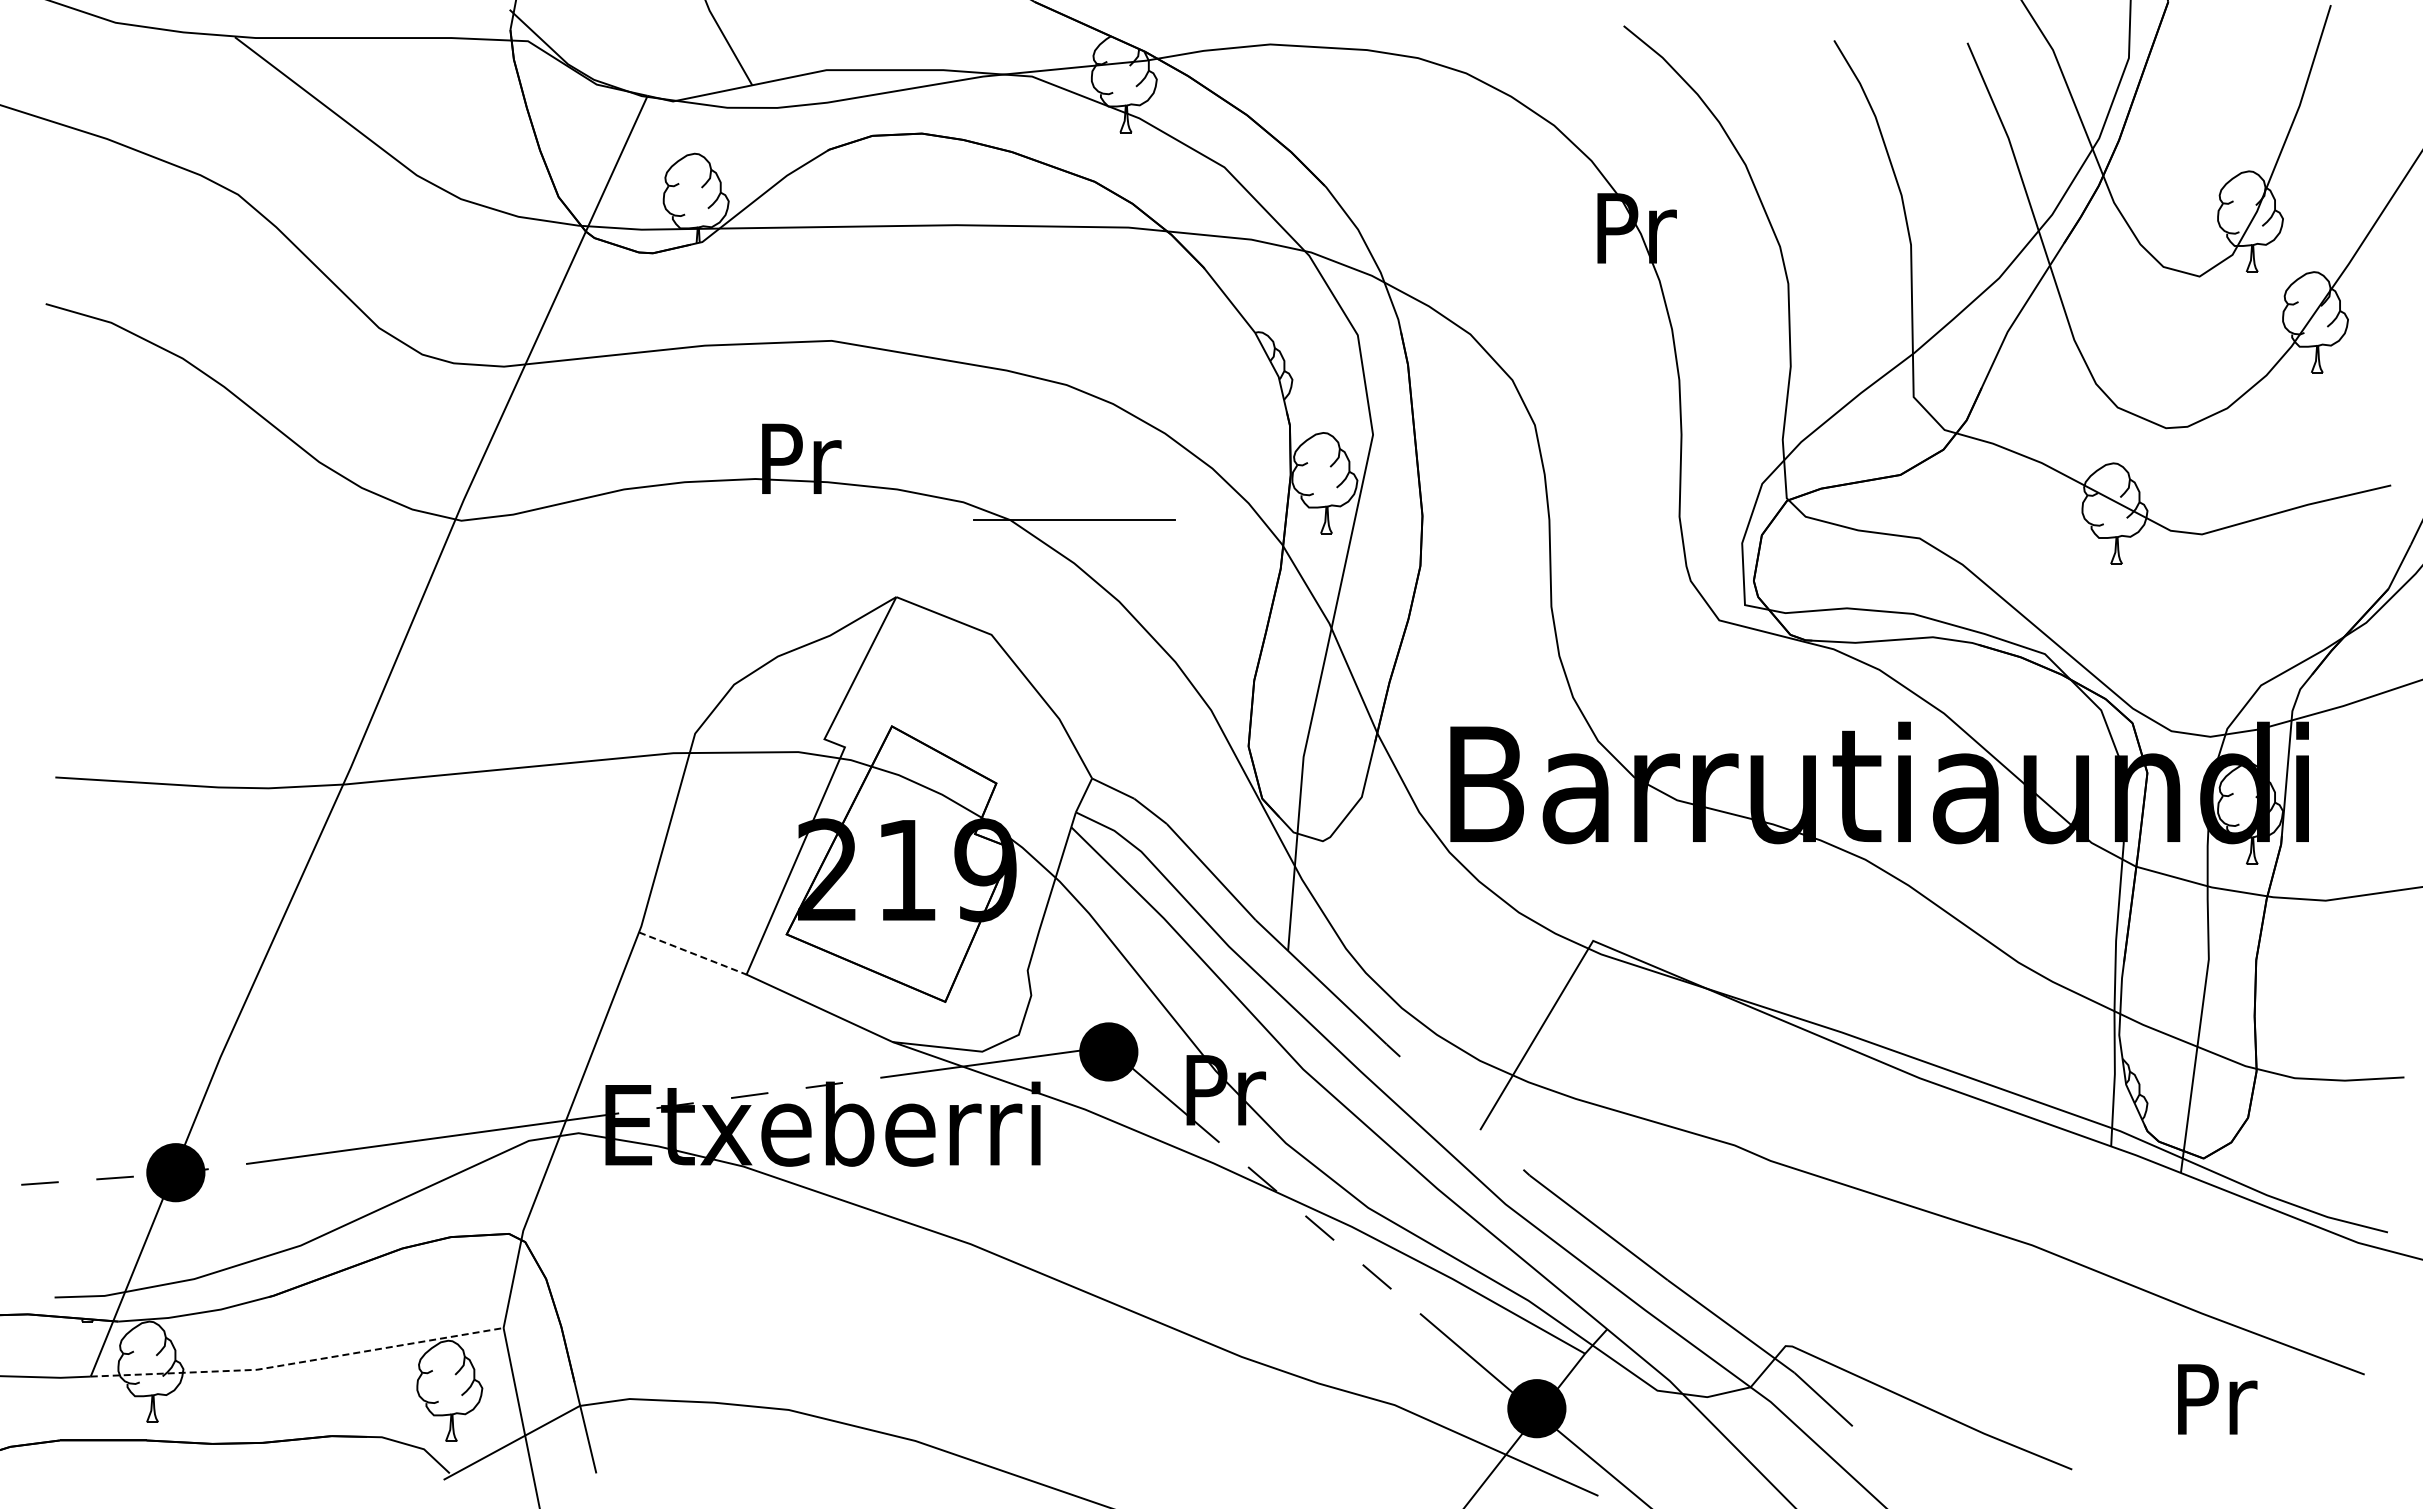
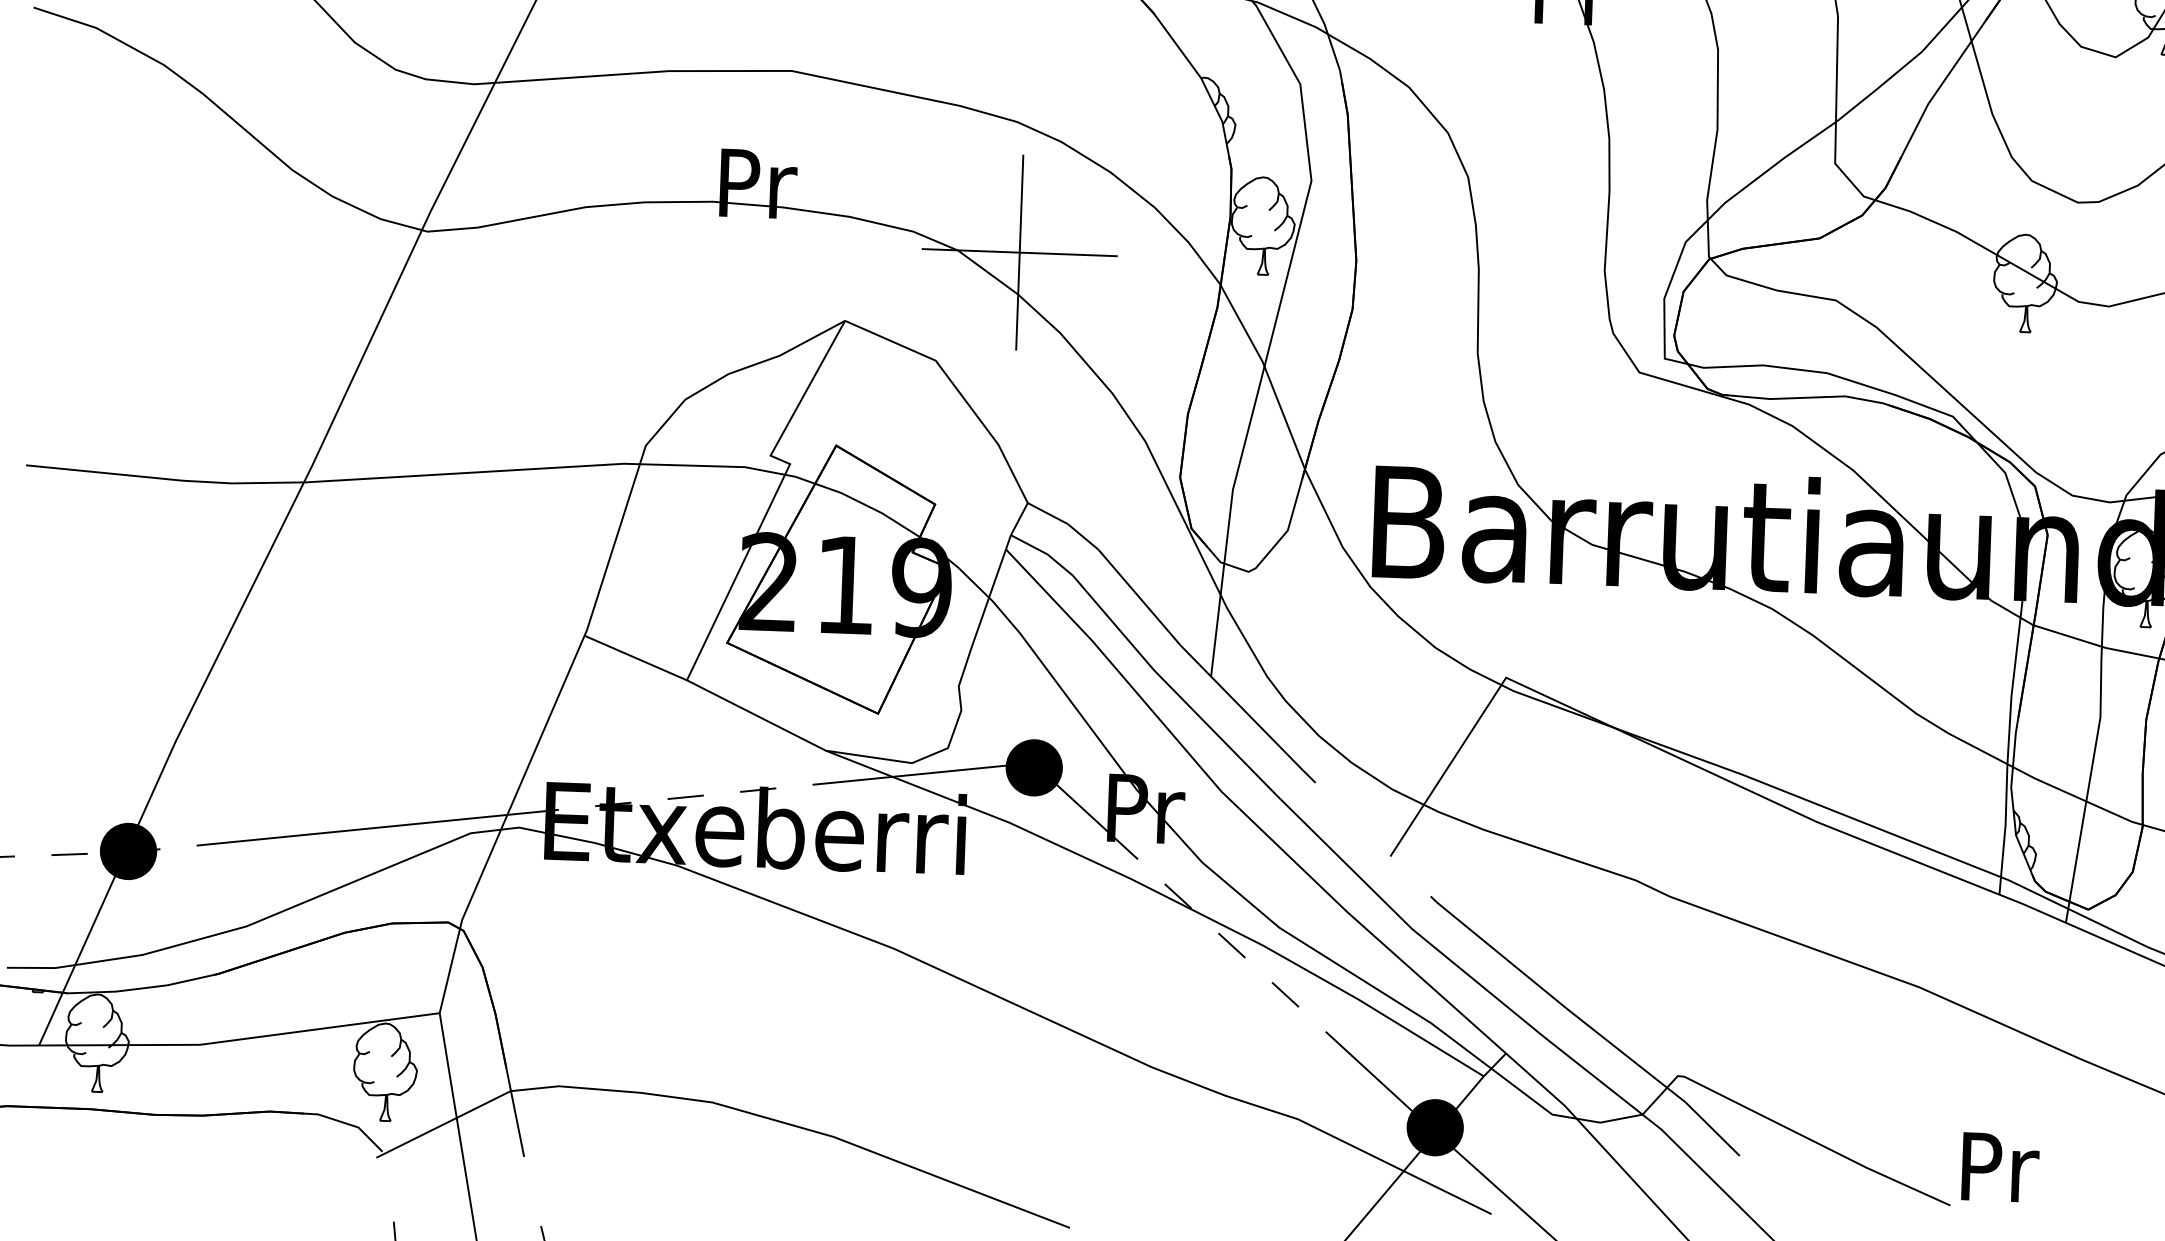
line: (1074, 519) -> (1019, 252), added
line: (692, 953) -> (635, 658), dashed -> solid
line: (298, 1362) -> (240, 1039), dashed -> solid
text: (2217, 1399) -> (2000, 1167), moved

